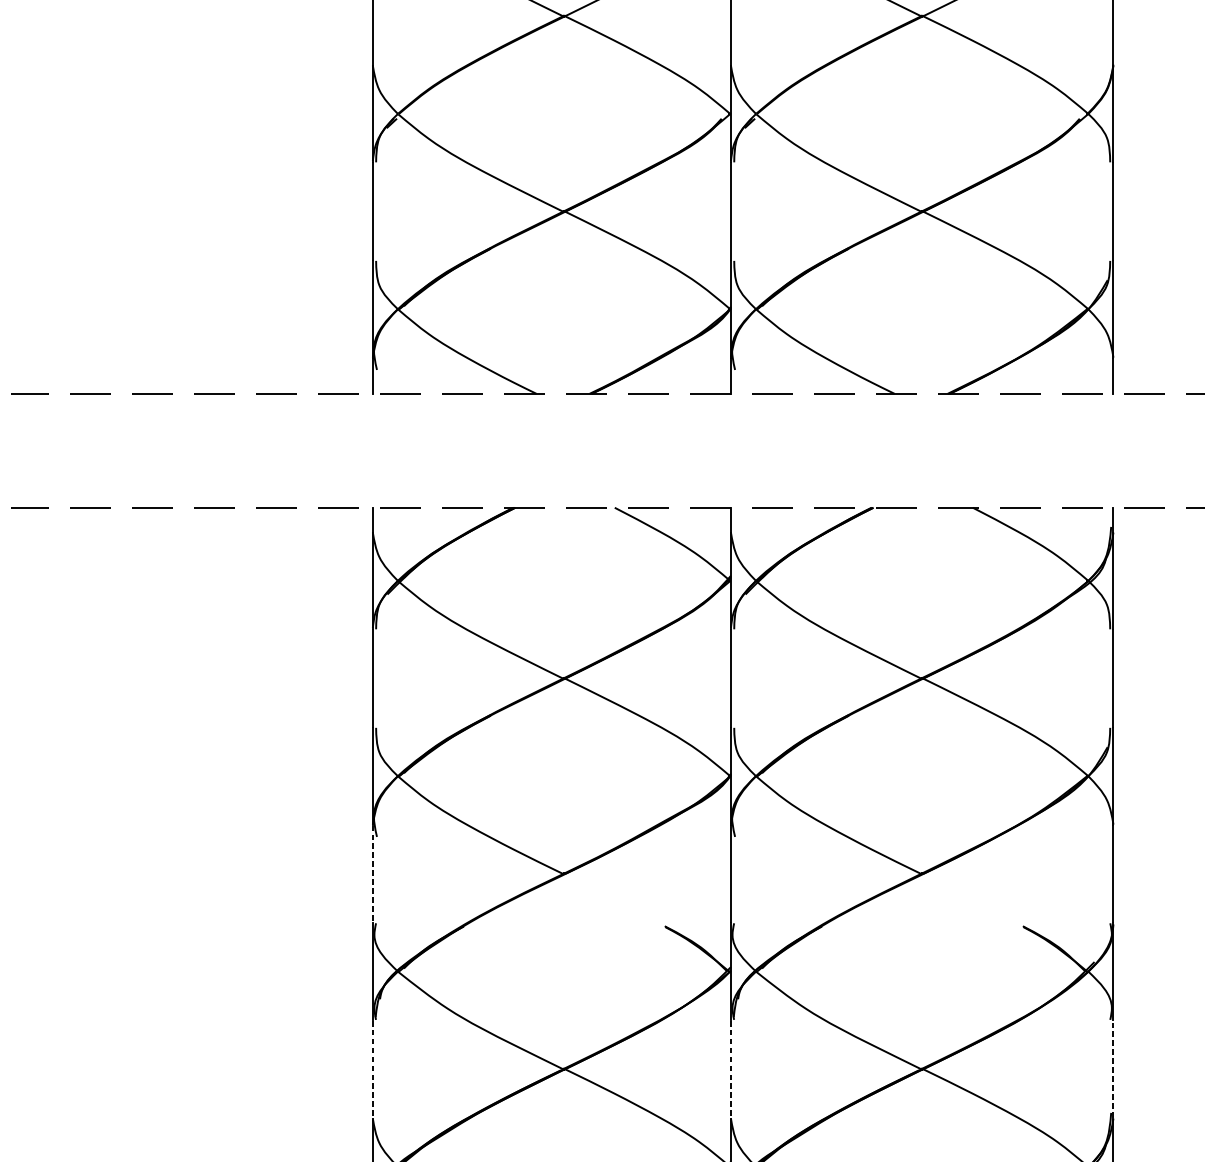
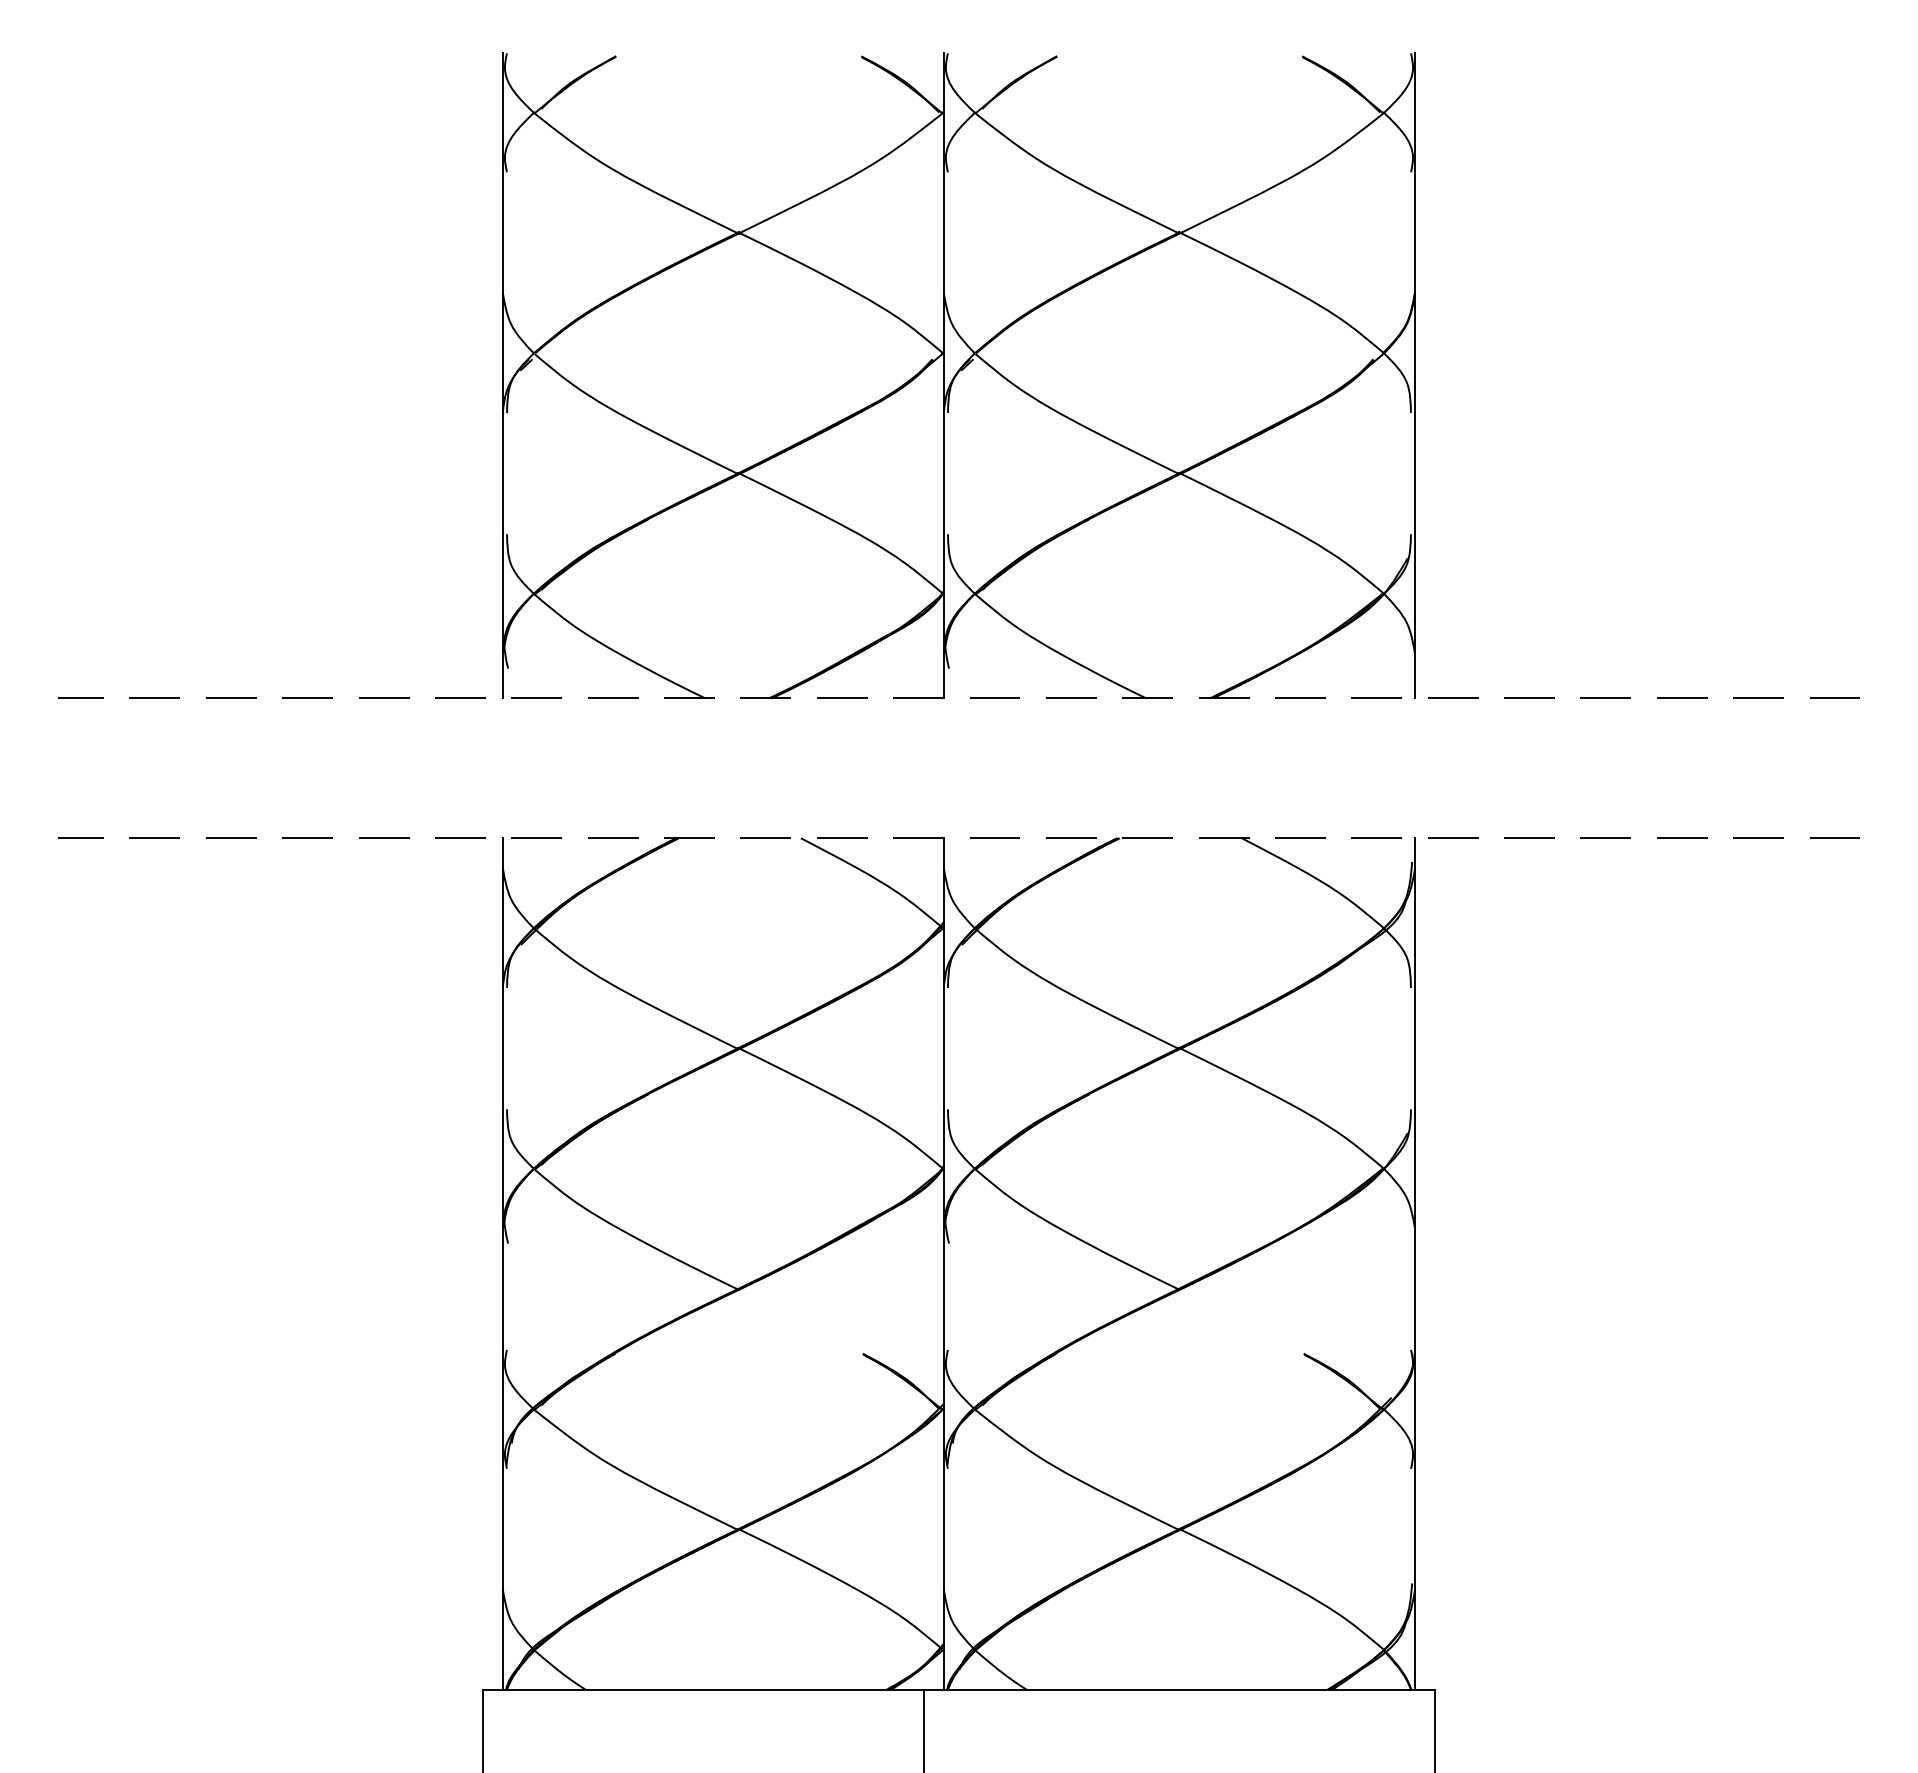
line: (372, 874) -> (502, 1289), dashed -> solid
line: (372, 1069) -> (502, 1529), dashed -> solid
line: (730, 1069) -> (943, 1529), dashed -> solid
line: (1113, 1069) -> (1414, 1529), dashed -> solid

